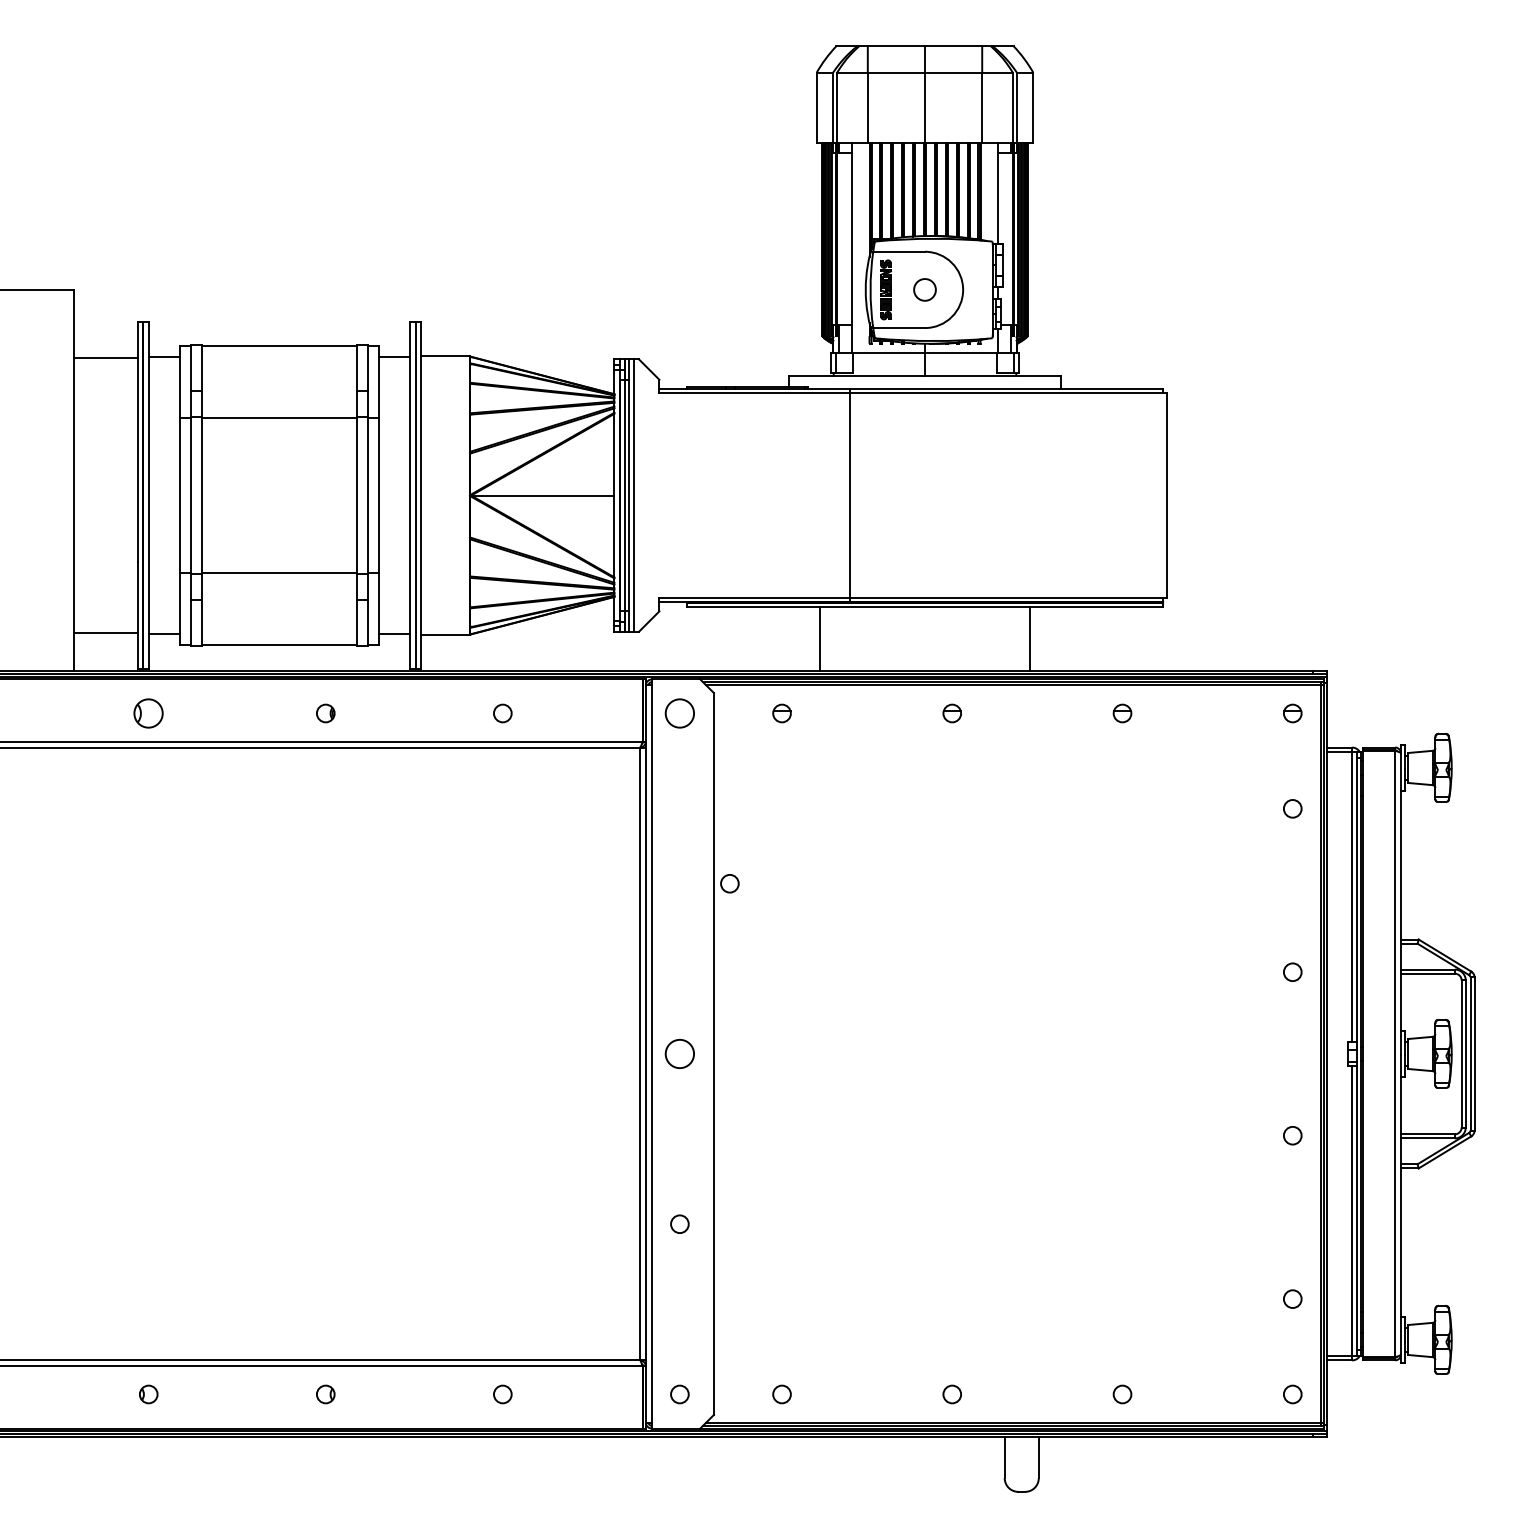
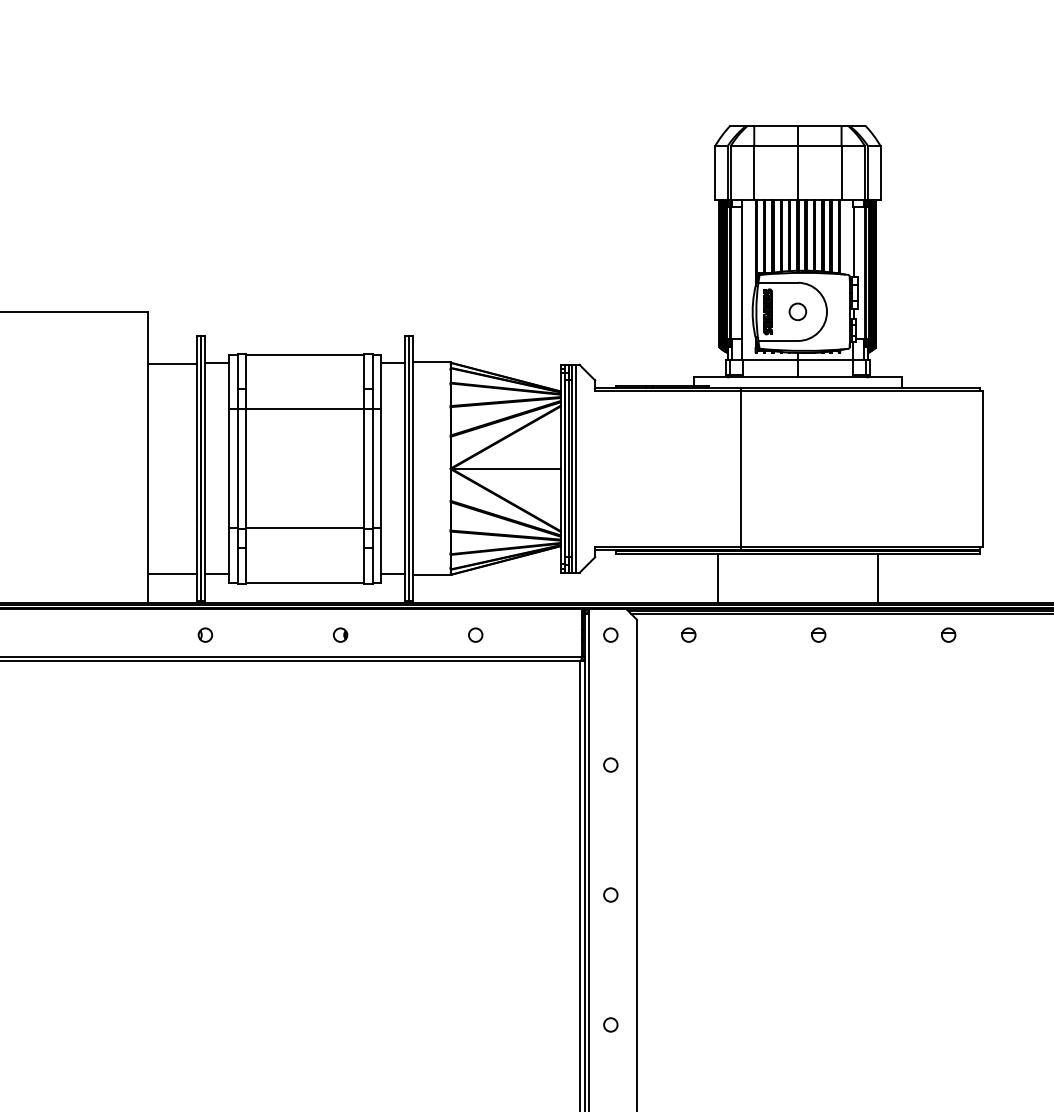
part: (148, 713) -> (205, 635), size x0.62
circle: (679, 713) -> (610, 635), size x0.62
circle: (729, 883) -> (610, 764), moved
circle: (679, 1053) -> (610, 894), size x0.62

